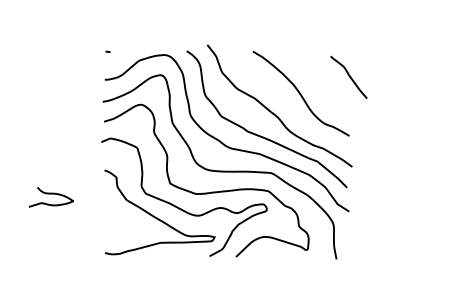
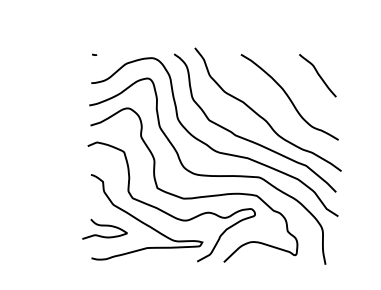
curve: (348, 76) -> (317, 74), moved
curve: (50, 194) -> (104, 226), moved

